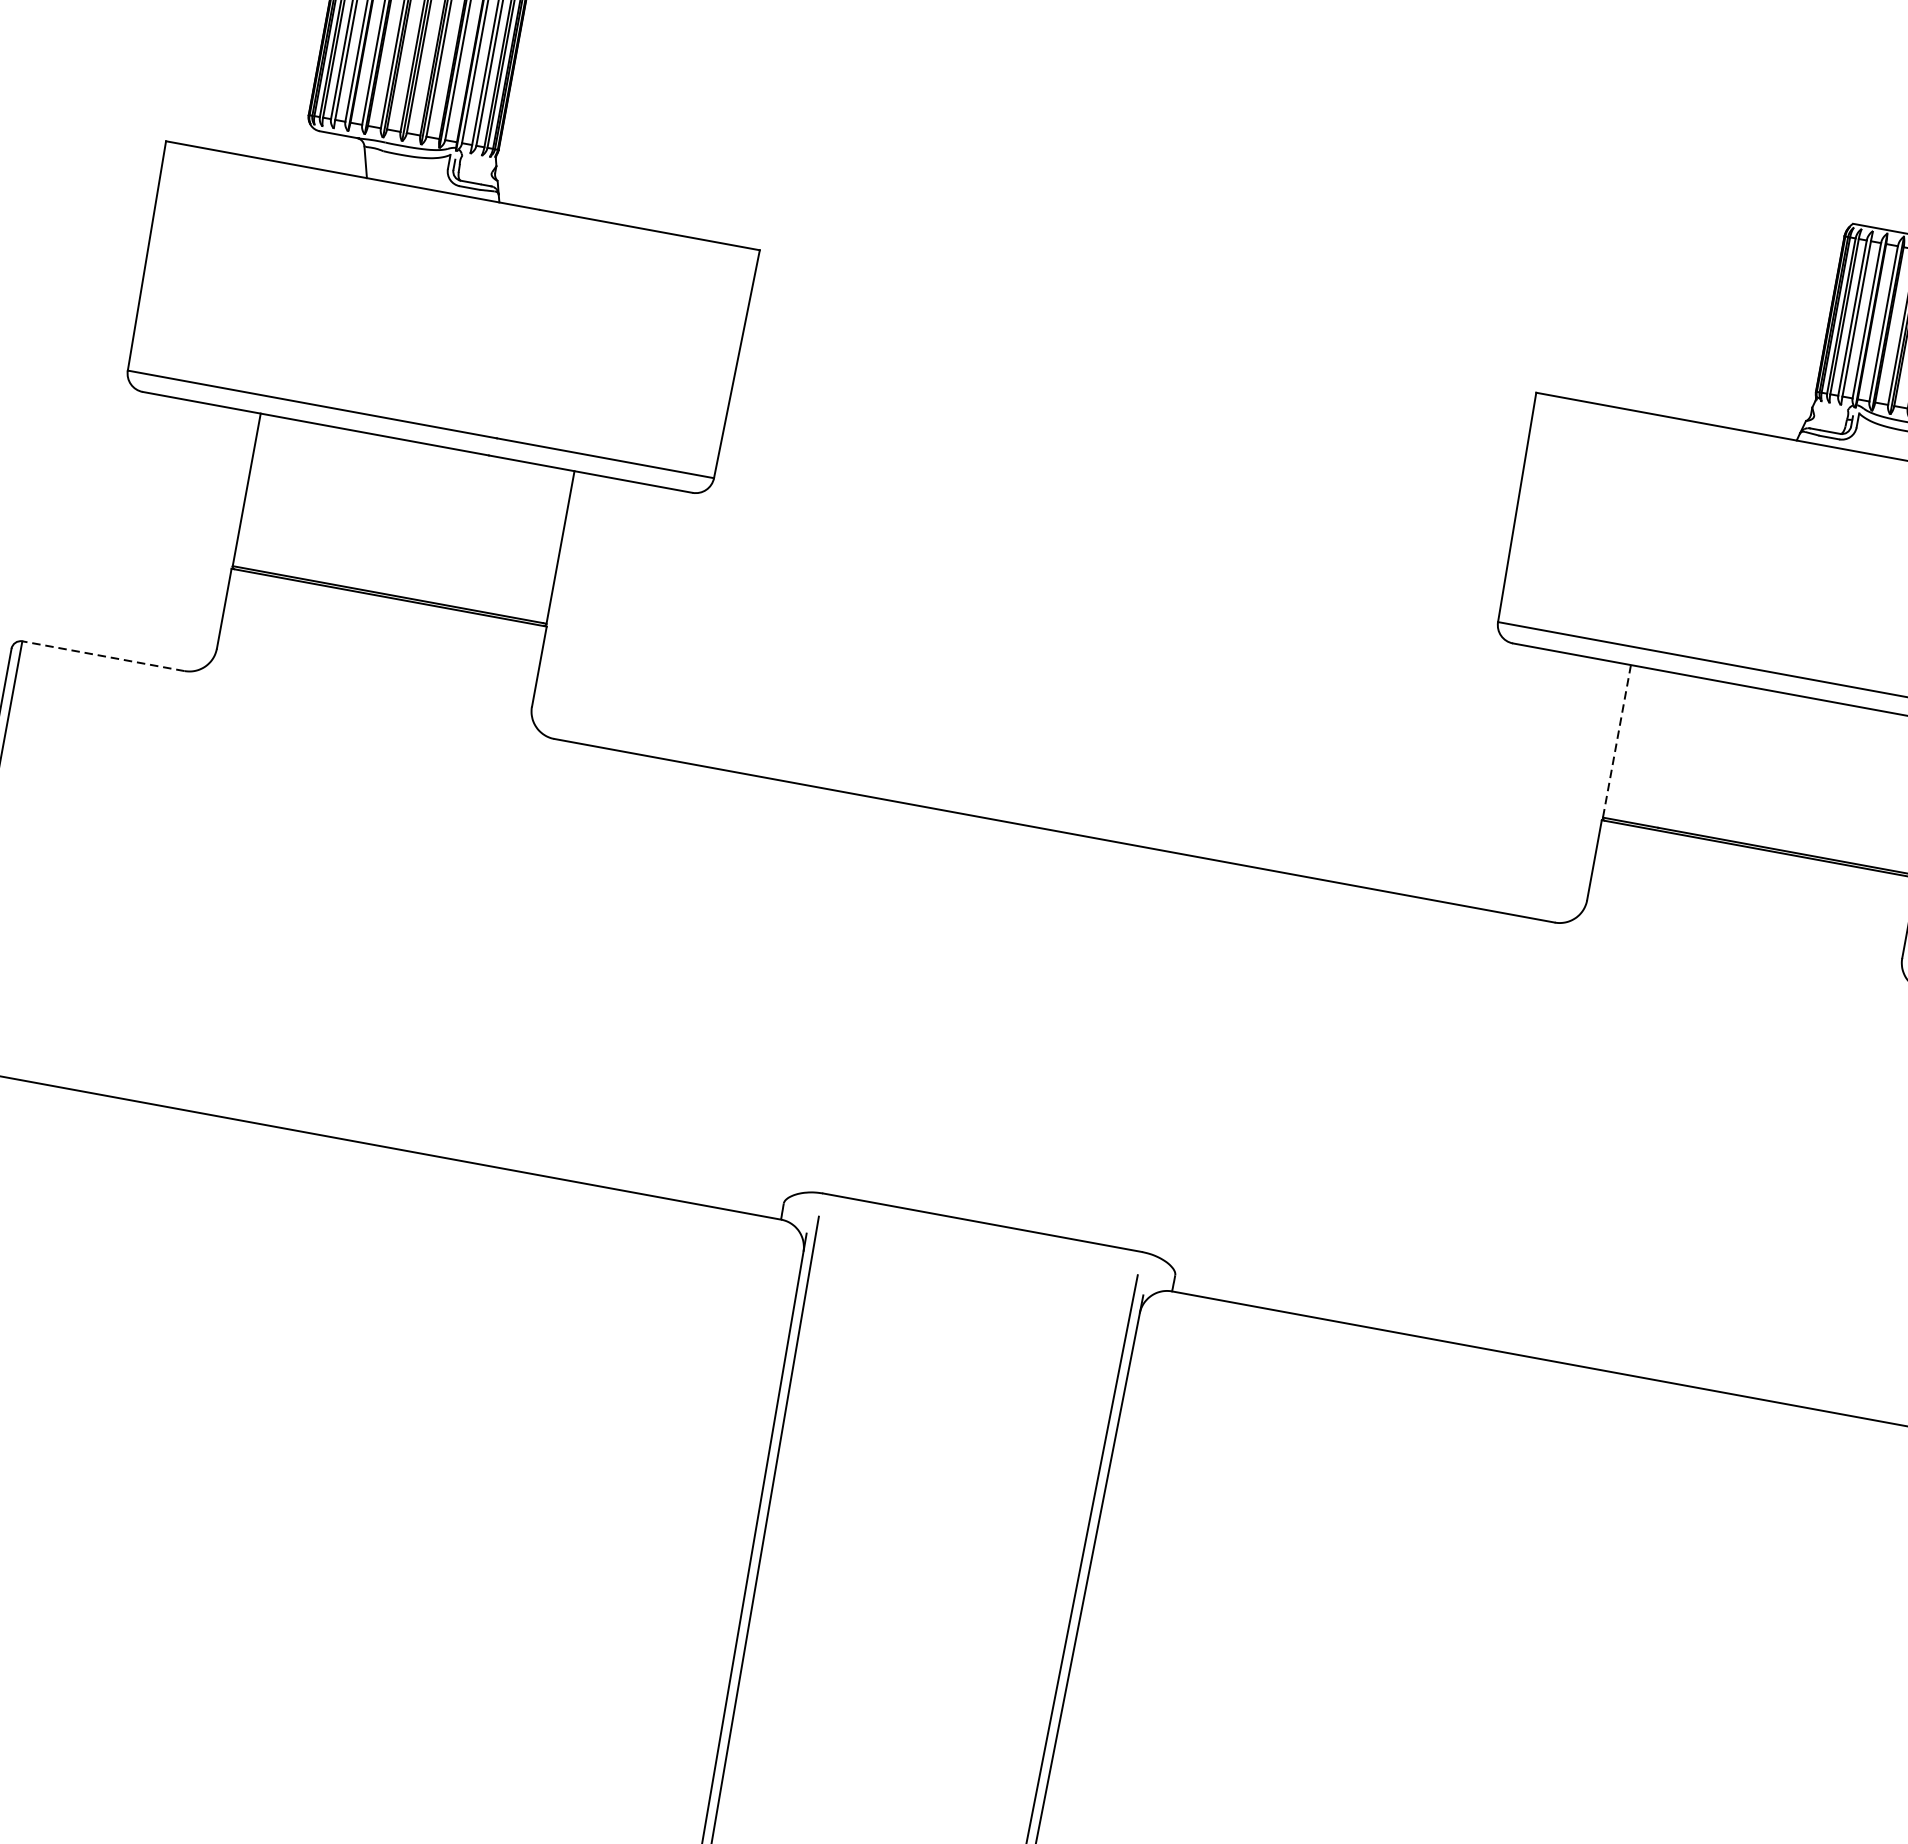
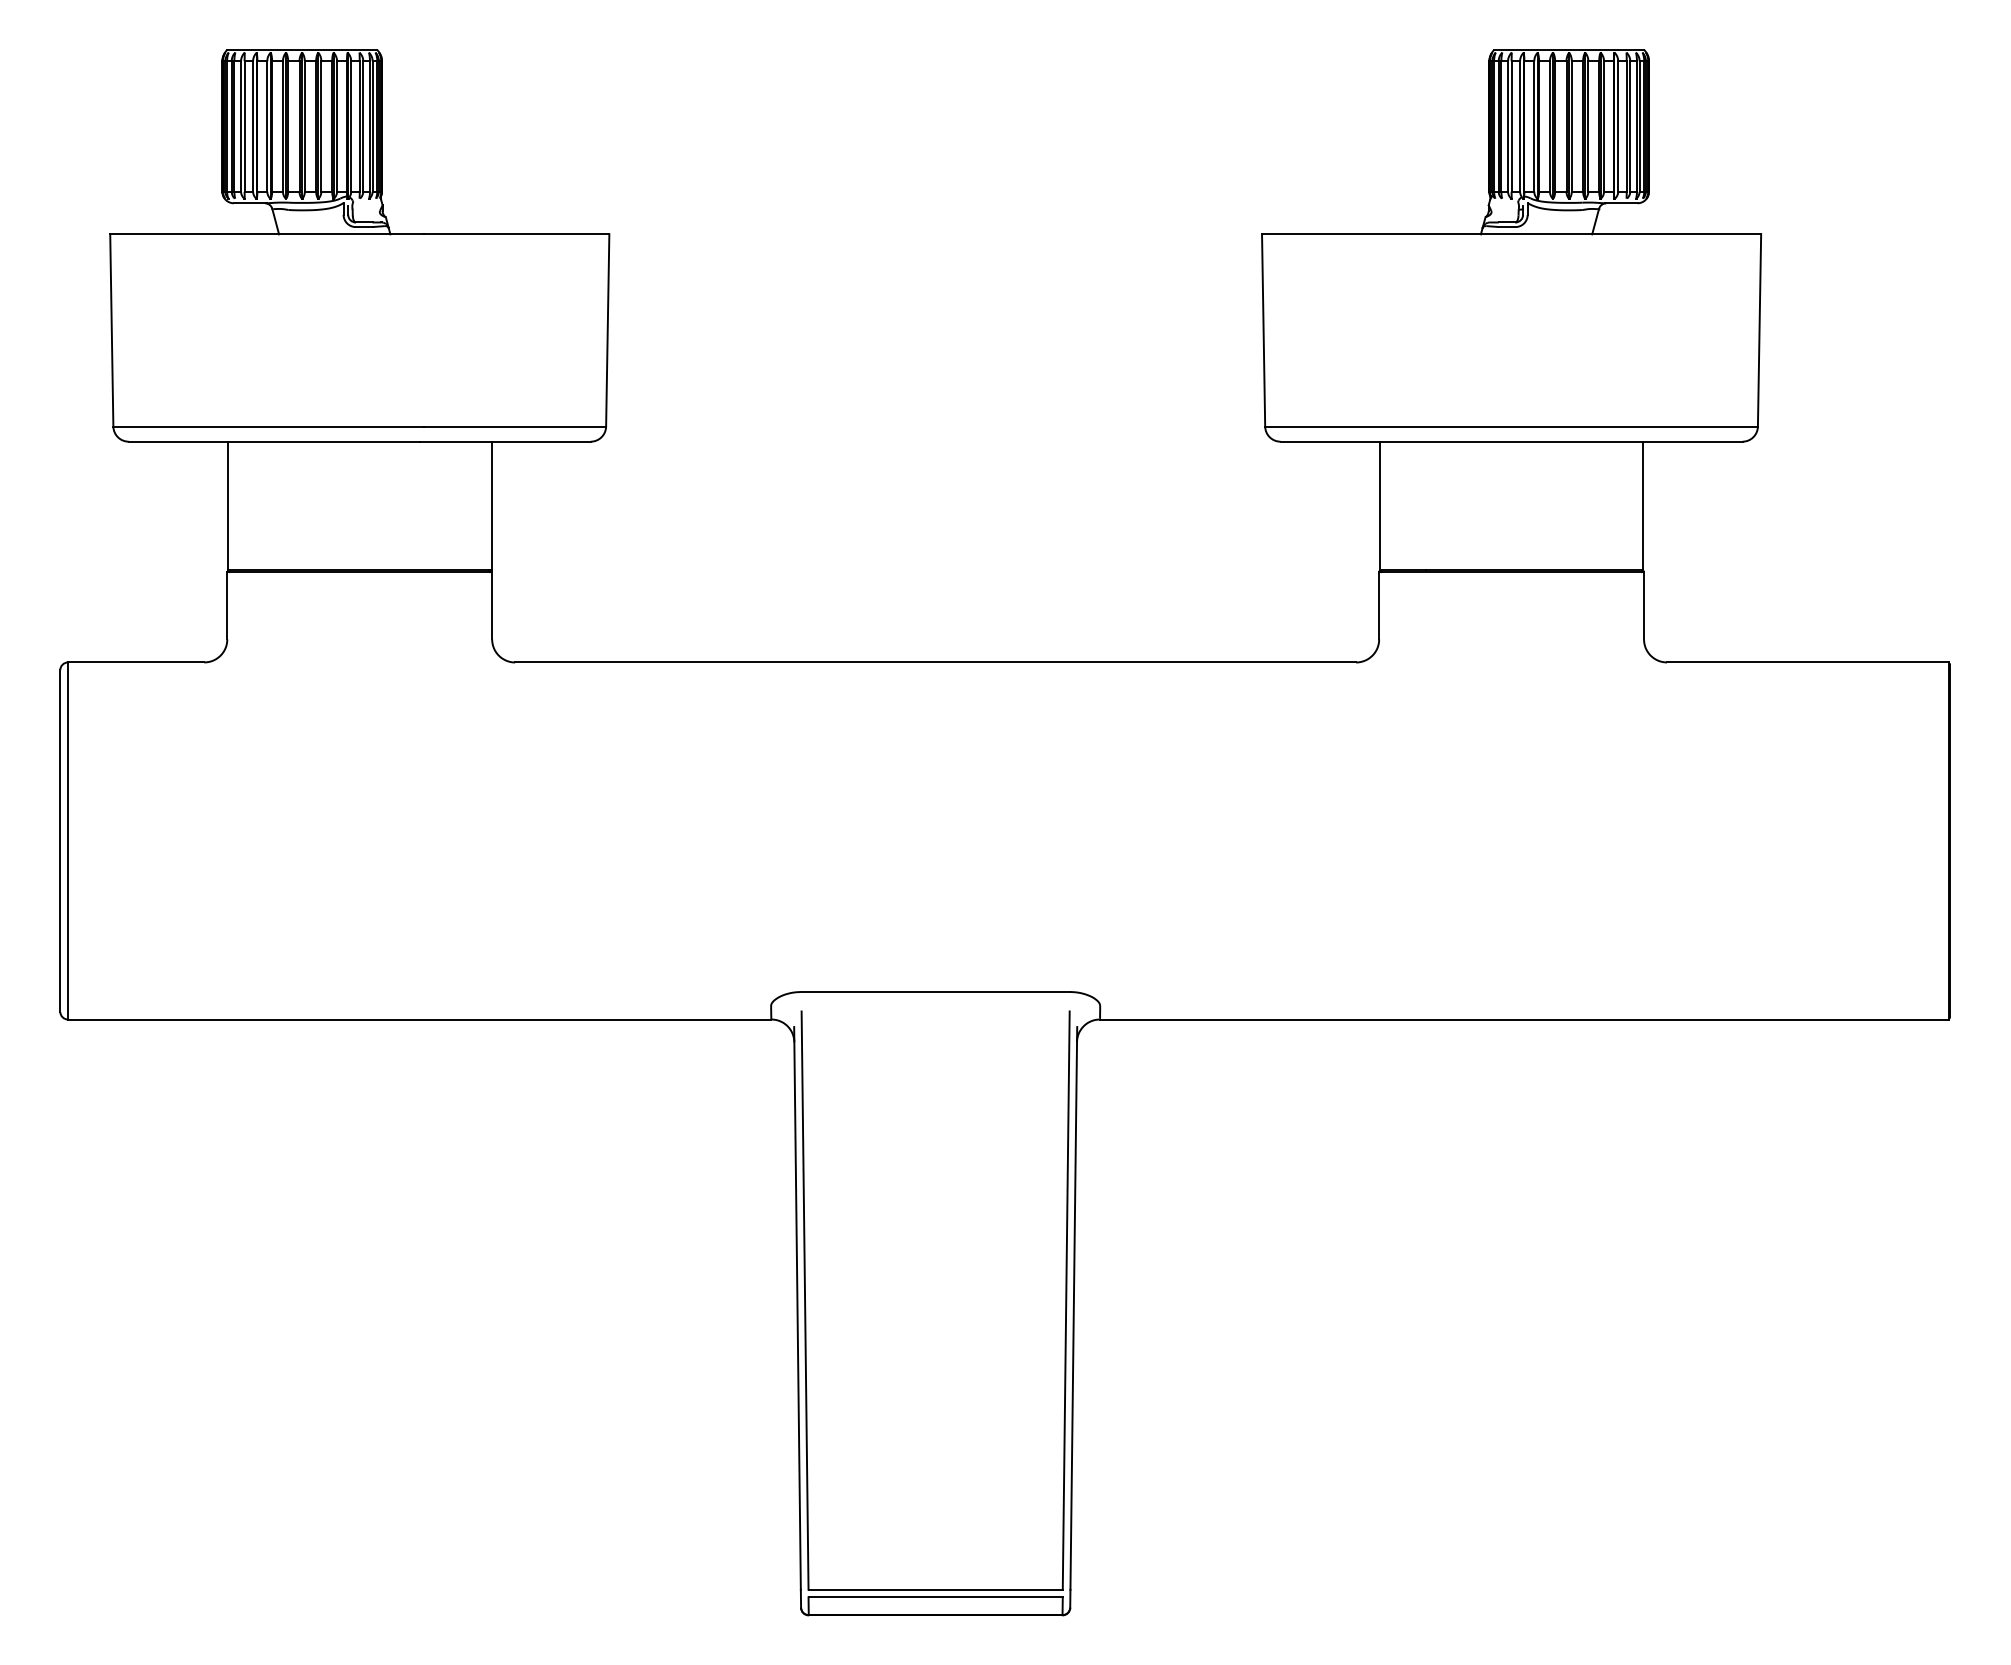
line: (102, 656) -> (135, 662), dashed -> solid
line: (1616, 742) -> (1379, 506), dashed -> solid

